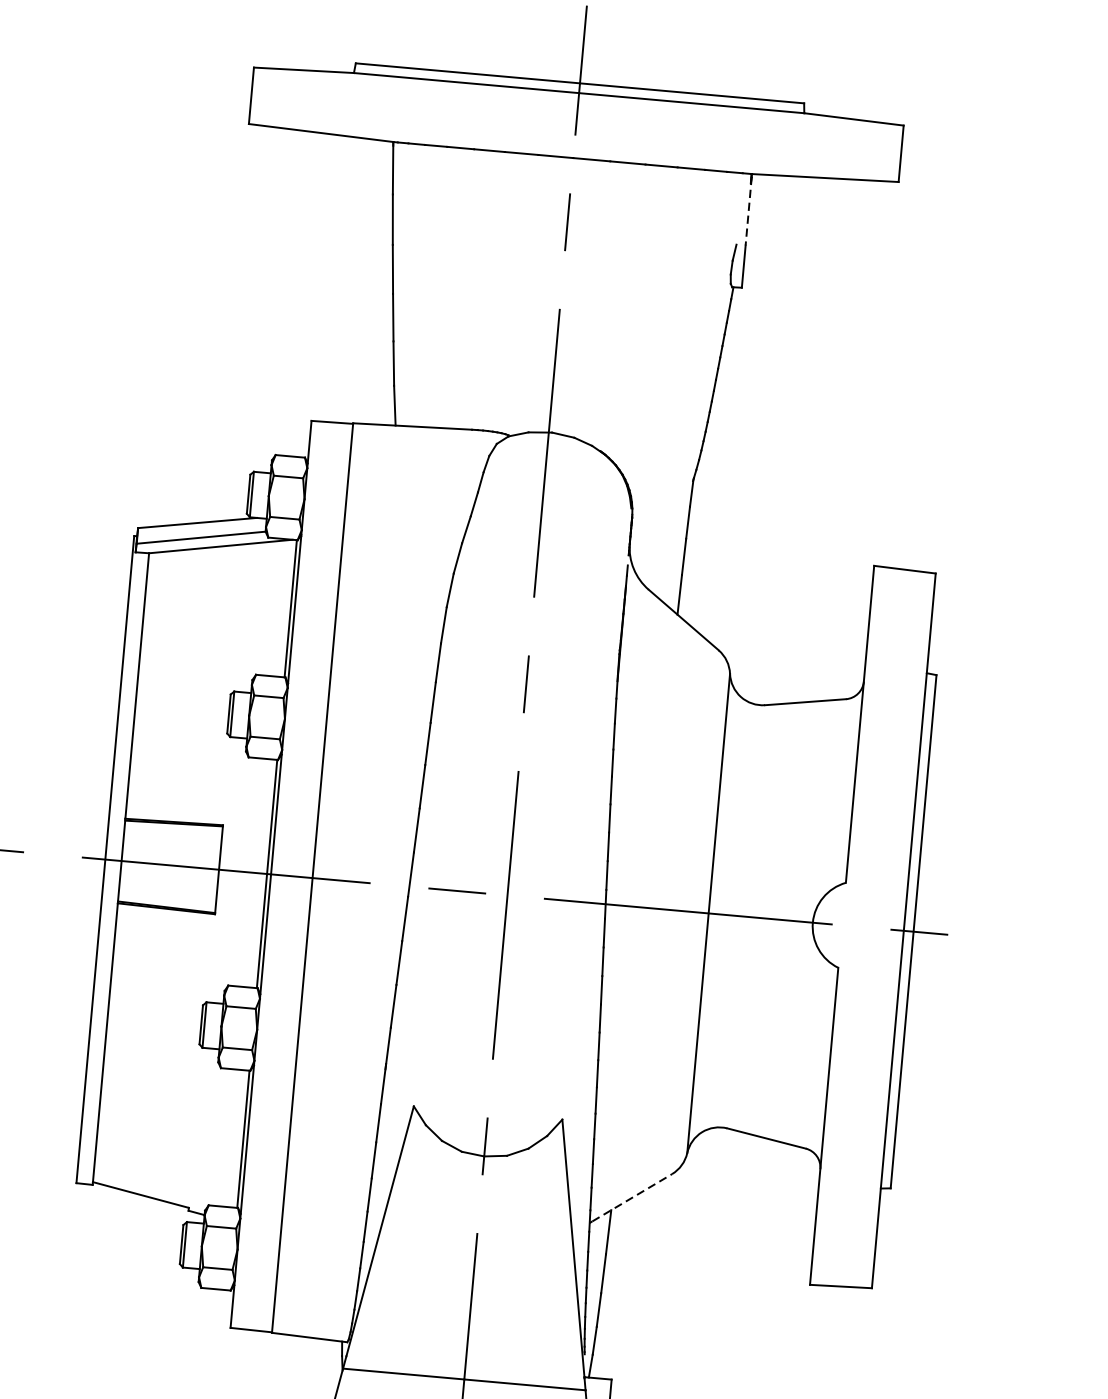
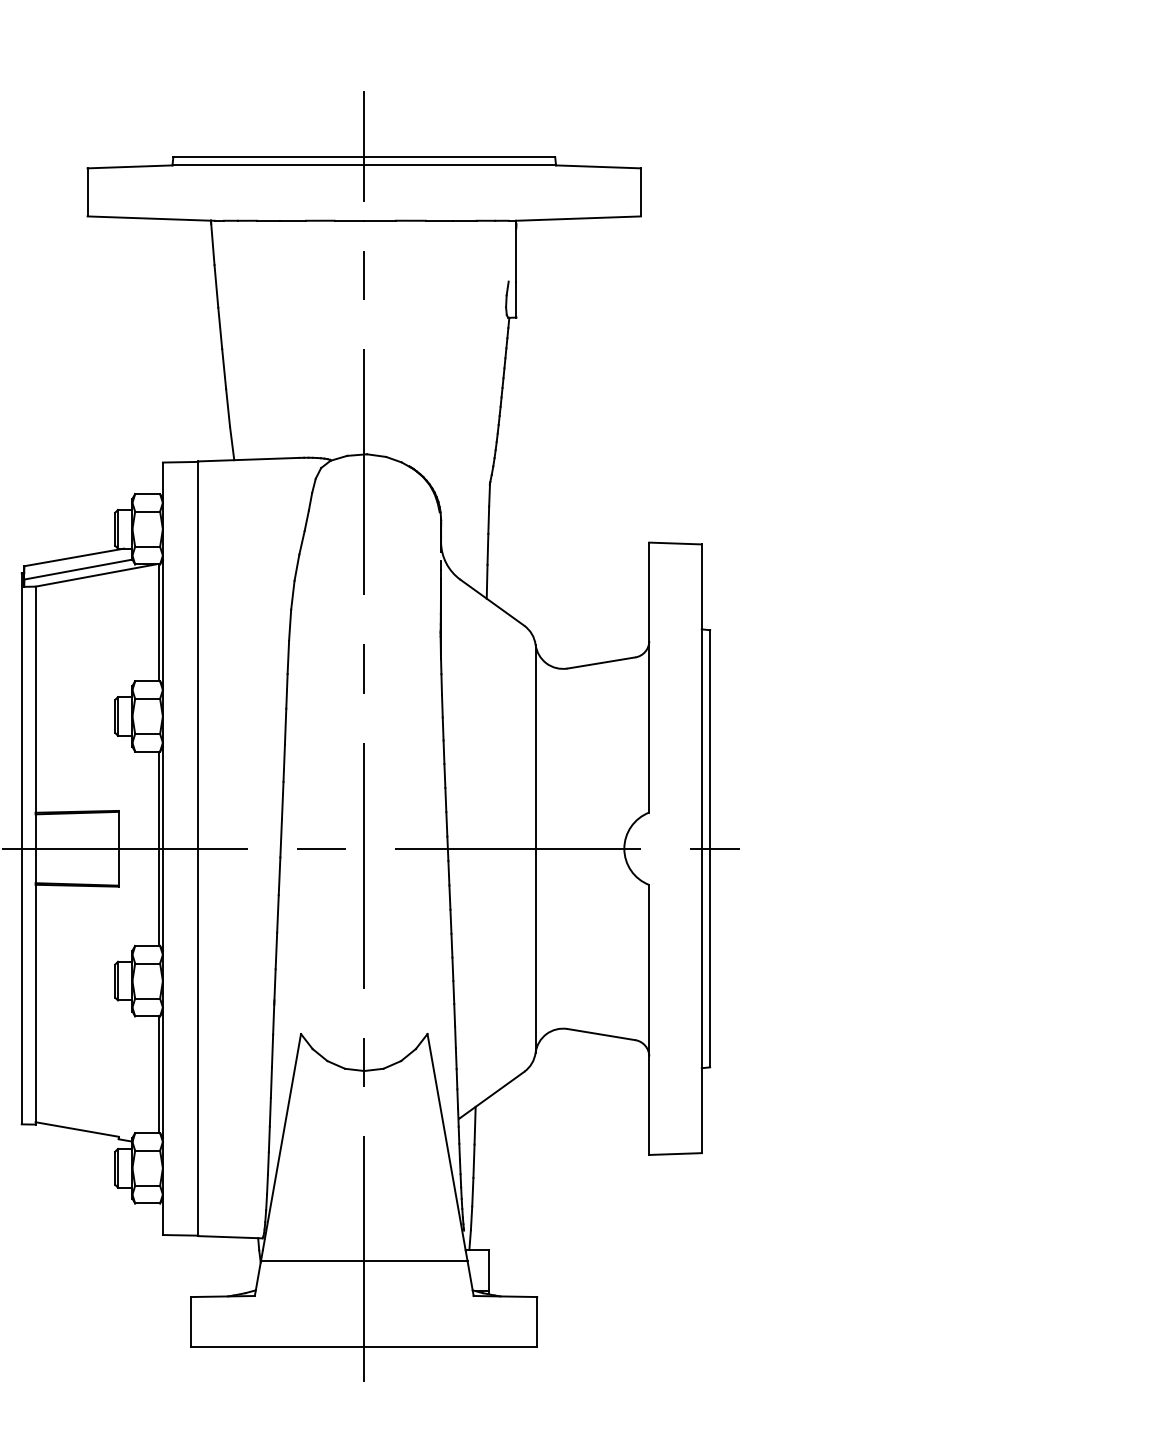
line: (748, 211) -> (516, 252), dashed -> solid
line: (632, 1197) -> (492, 1094), dashed -> solid

